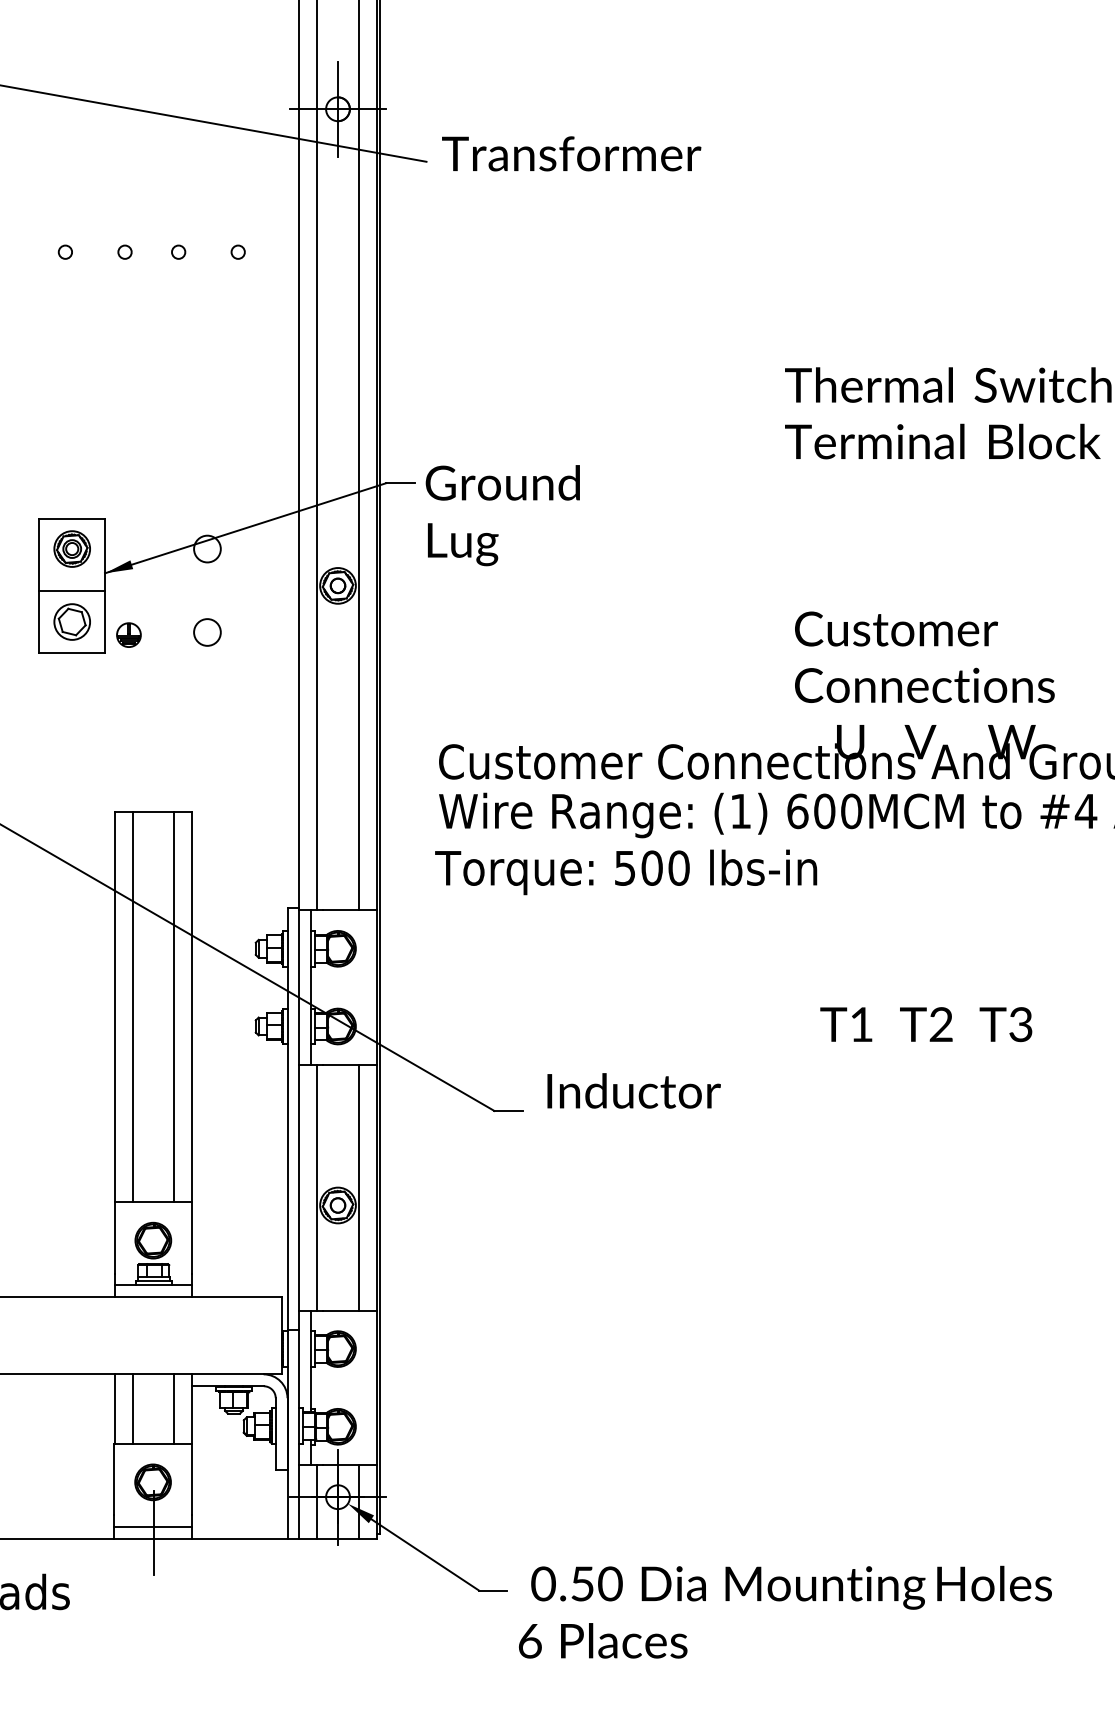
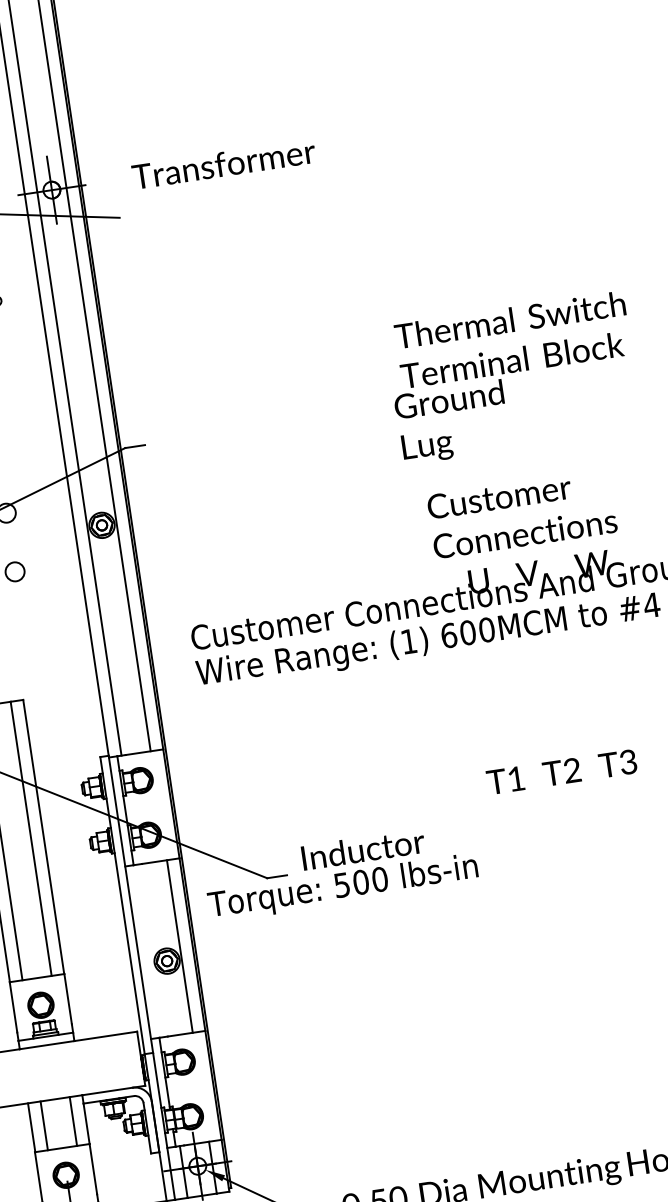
text: (571, 153) -> (223, 163), moved
text: (502, 515) -> (452, 422), moved
text: (626, 872) -> (343, 888), moved
line: (317, 1187) -> (150, 950), removed

